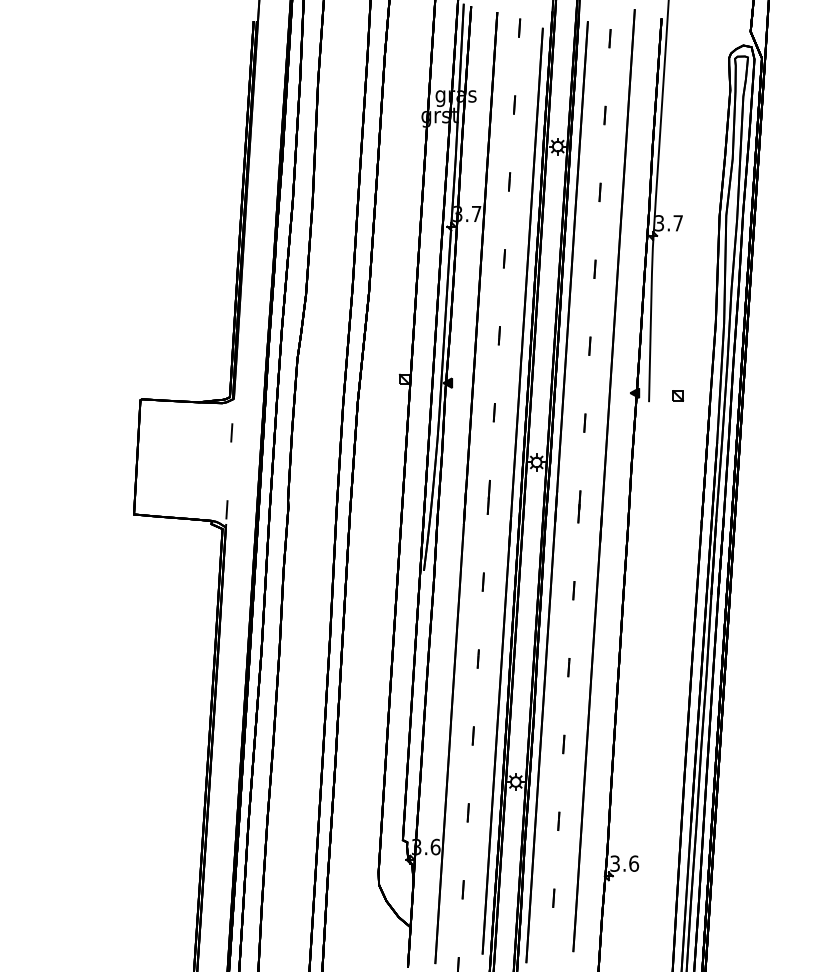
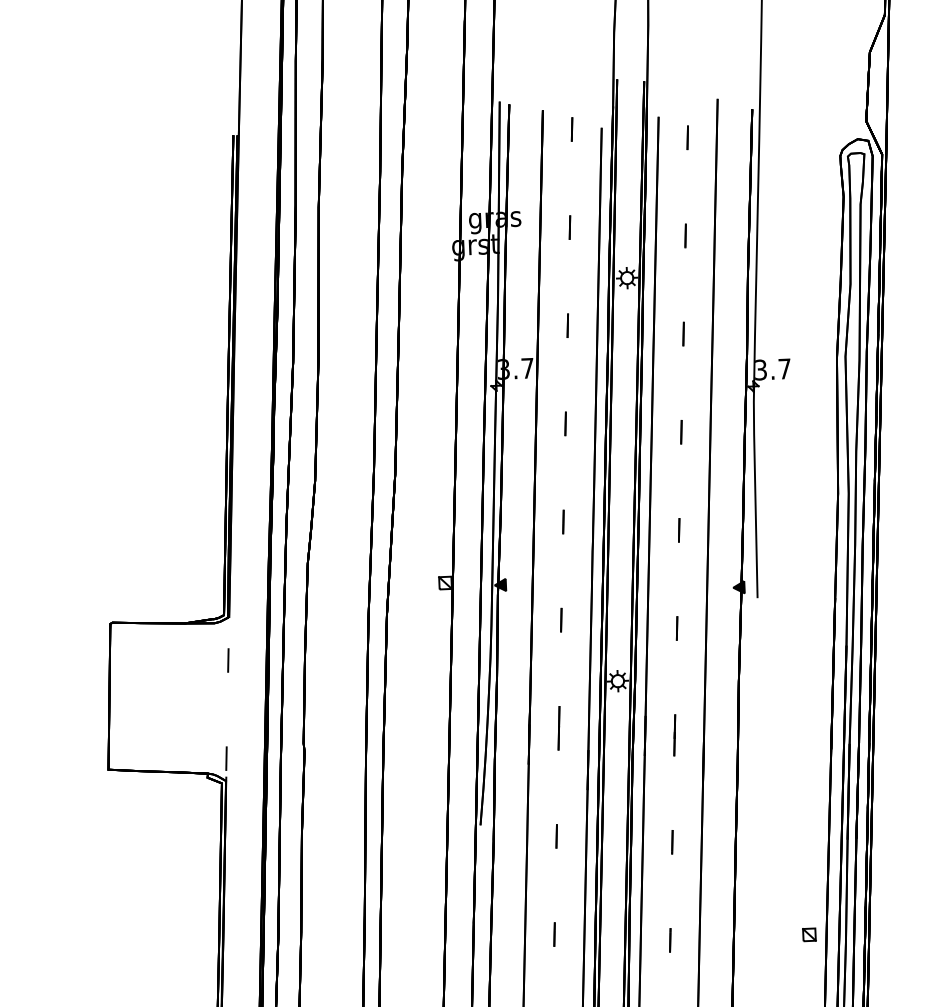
part: (678, 395) -> (809, 934), moved

